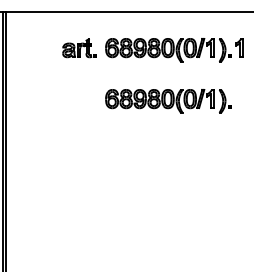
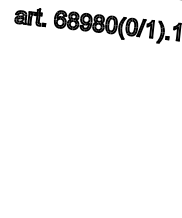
part: (168, 101) -> (106, 73), removed

